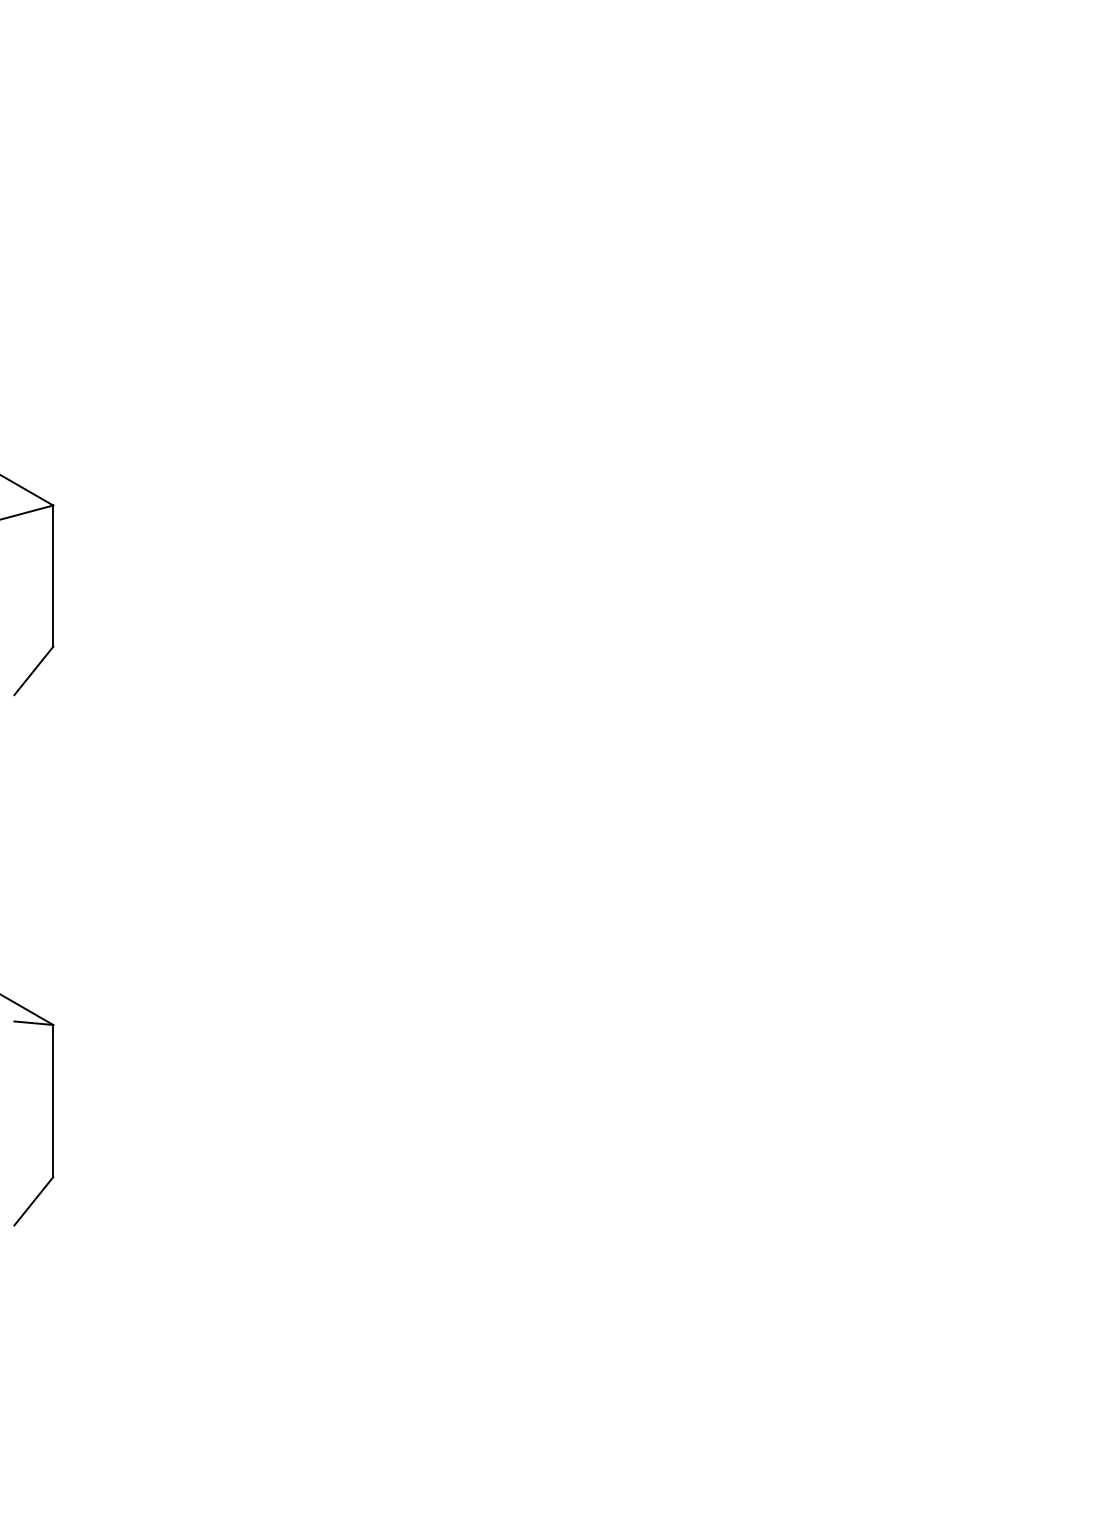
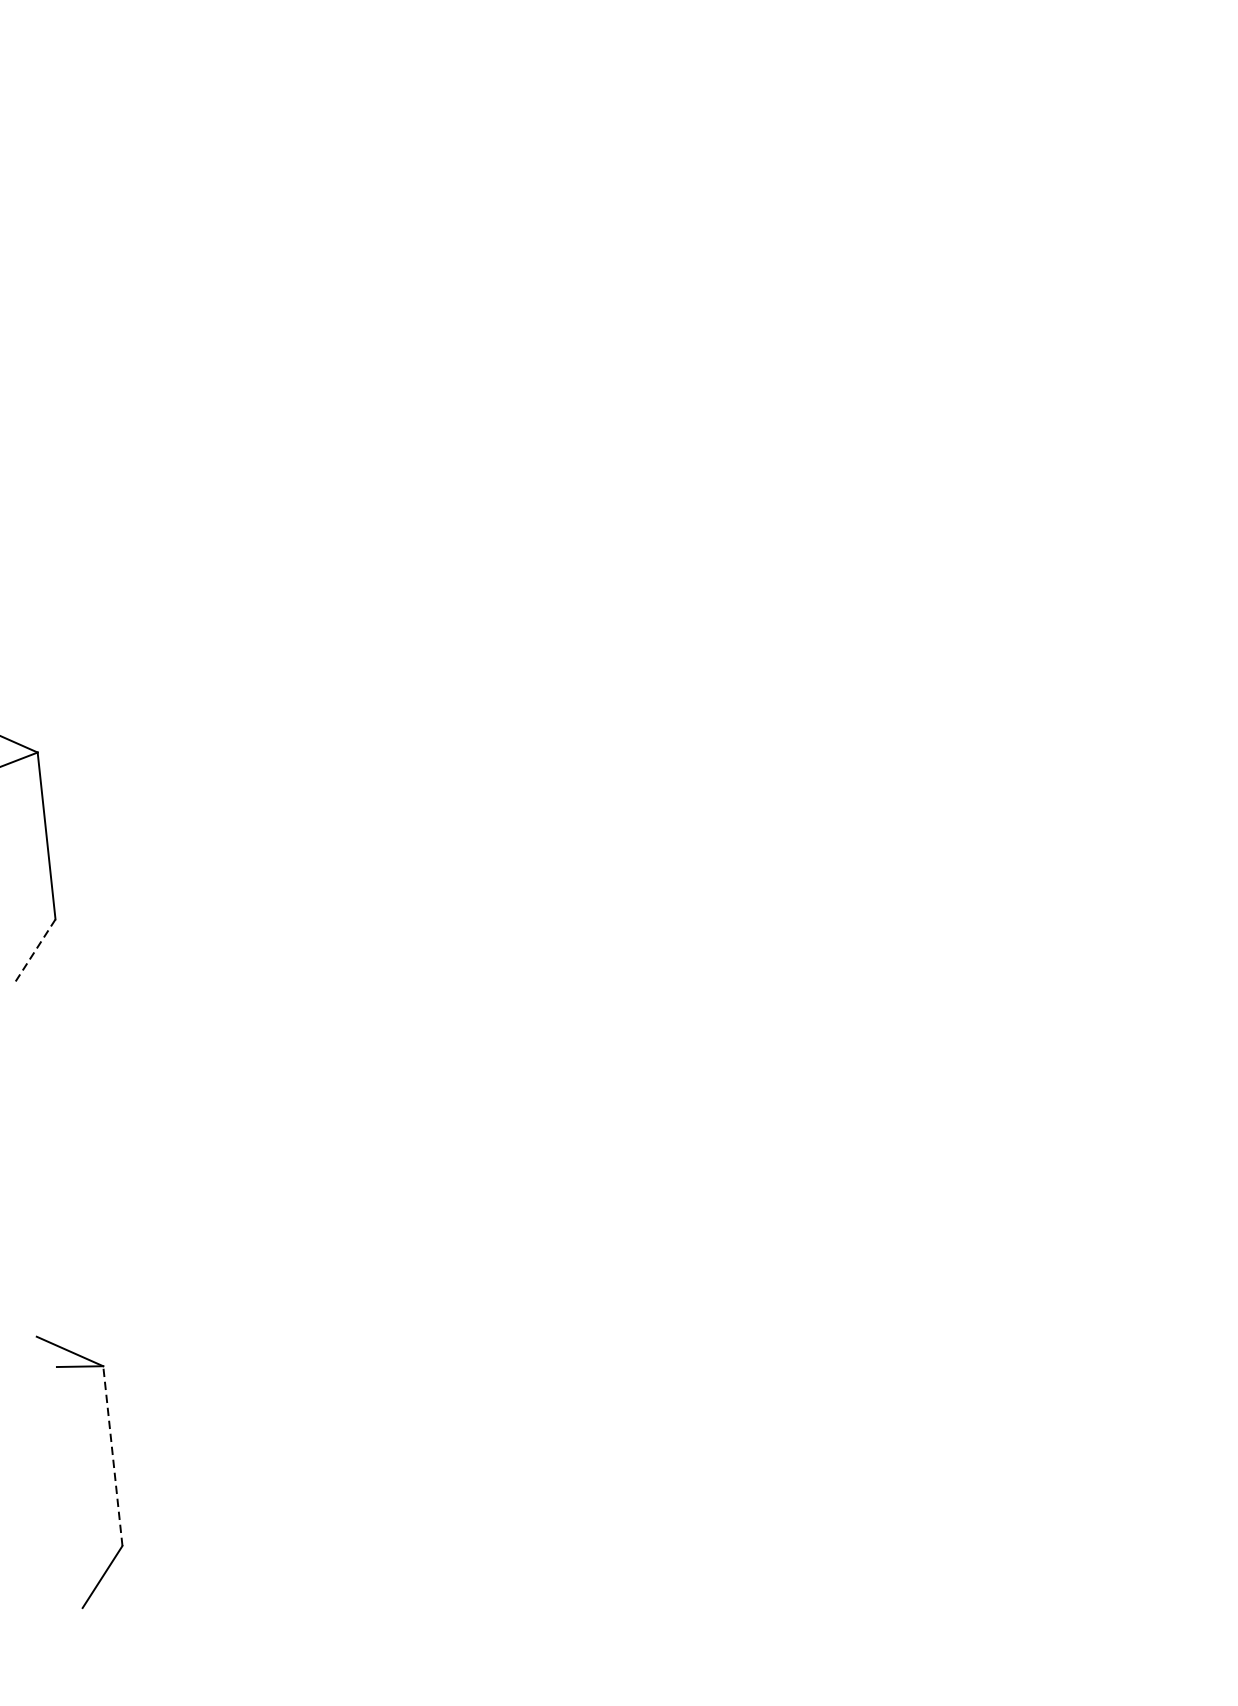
line: (34, 670) -> (36, 949), solid -> dashed
line: (53, 1100) -> (113, 1455), solid -> dashed

